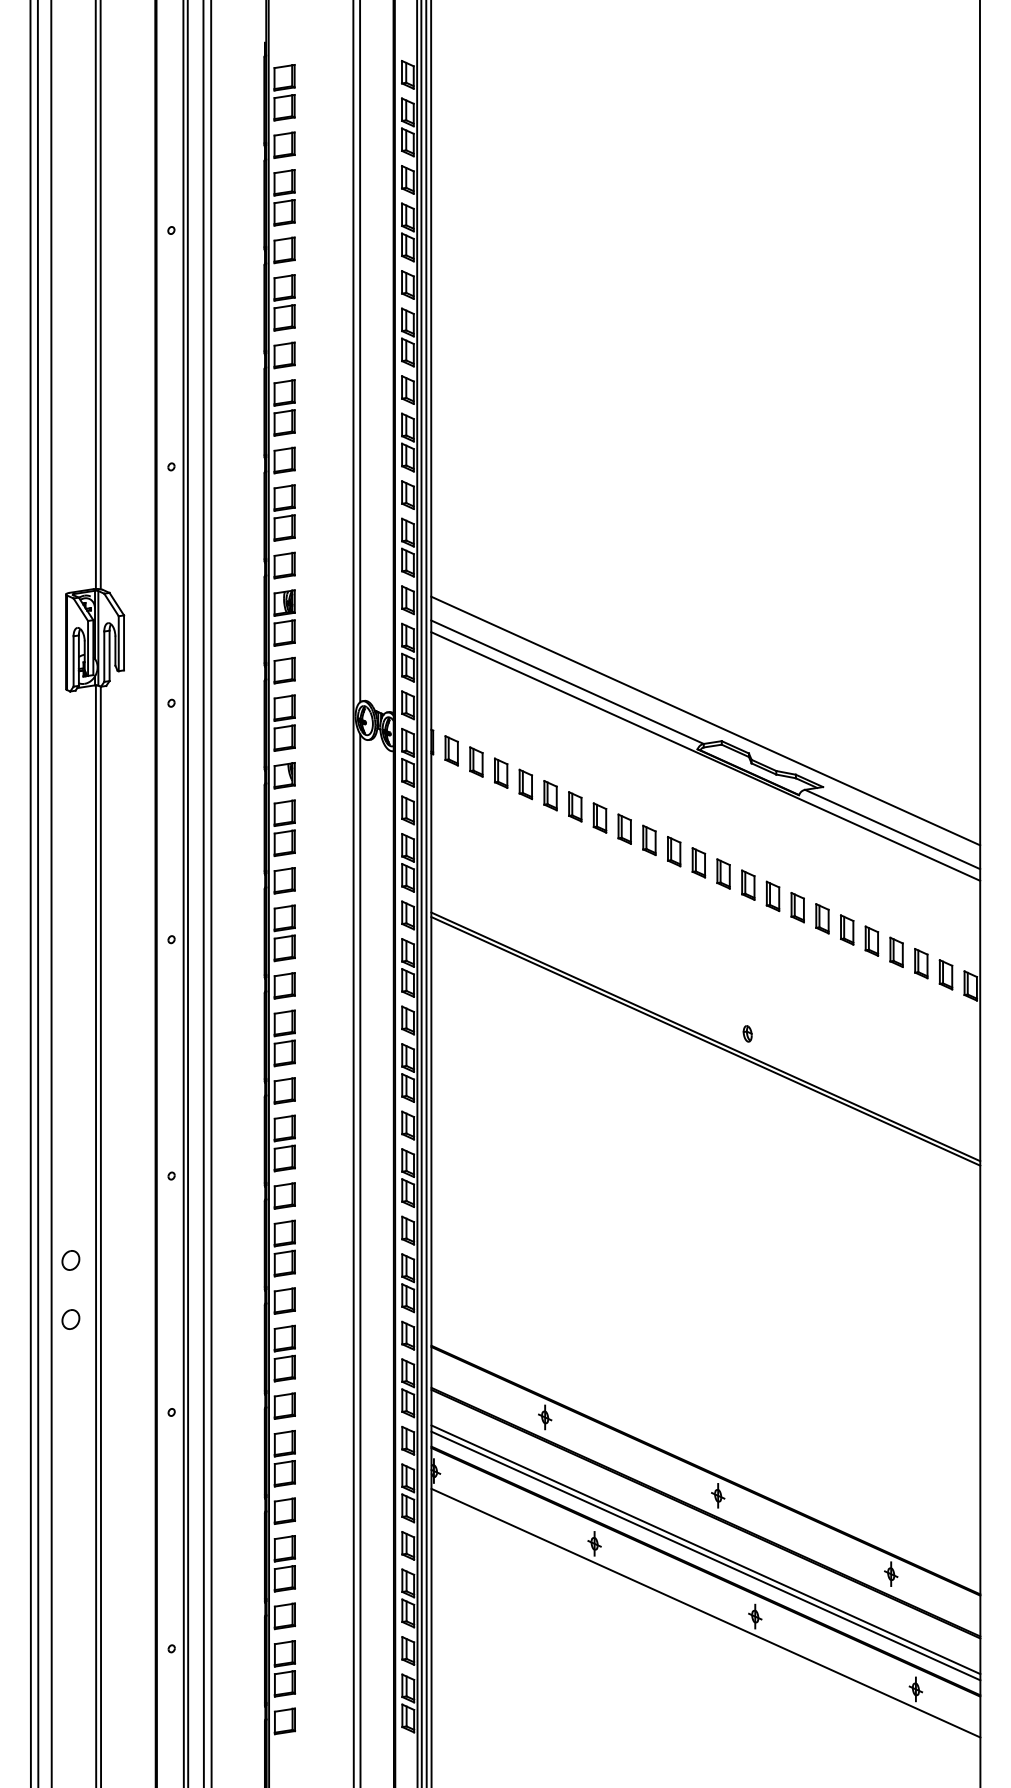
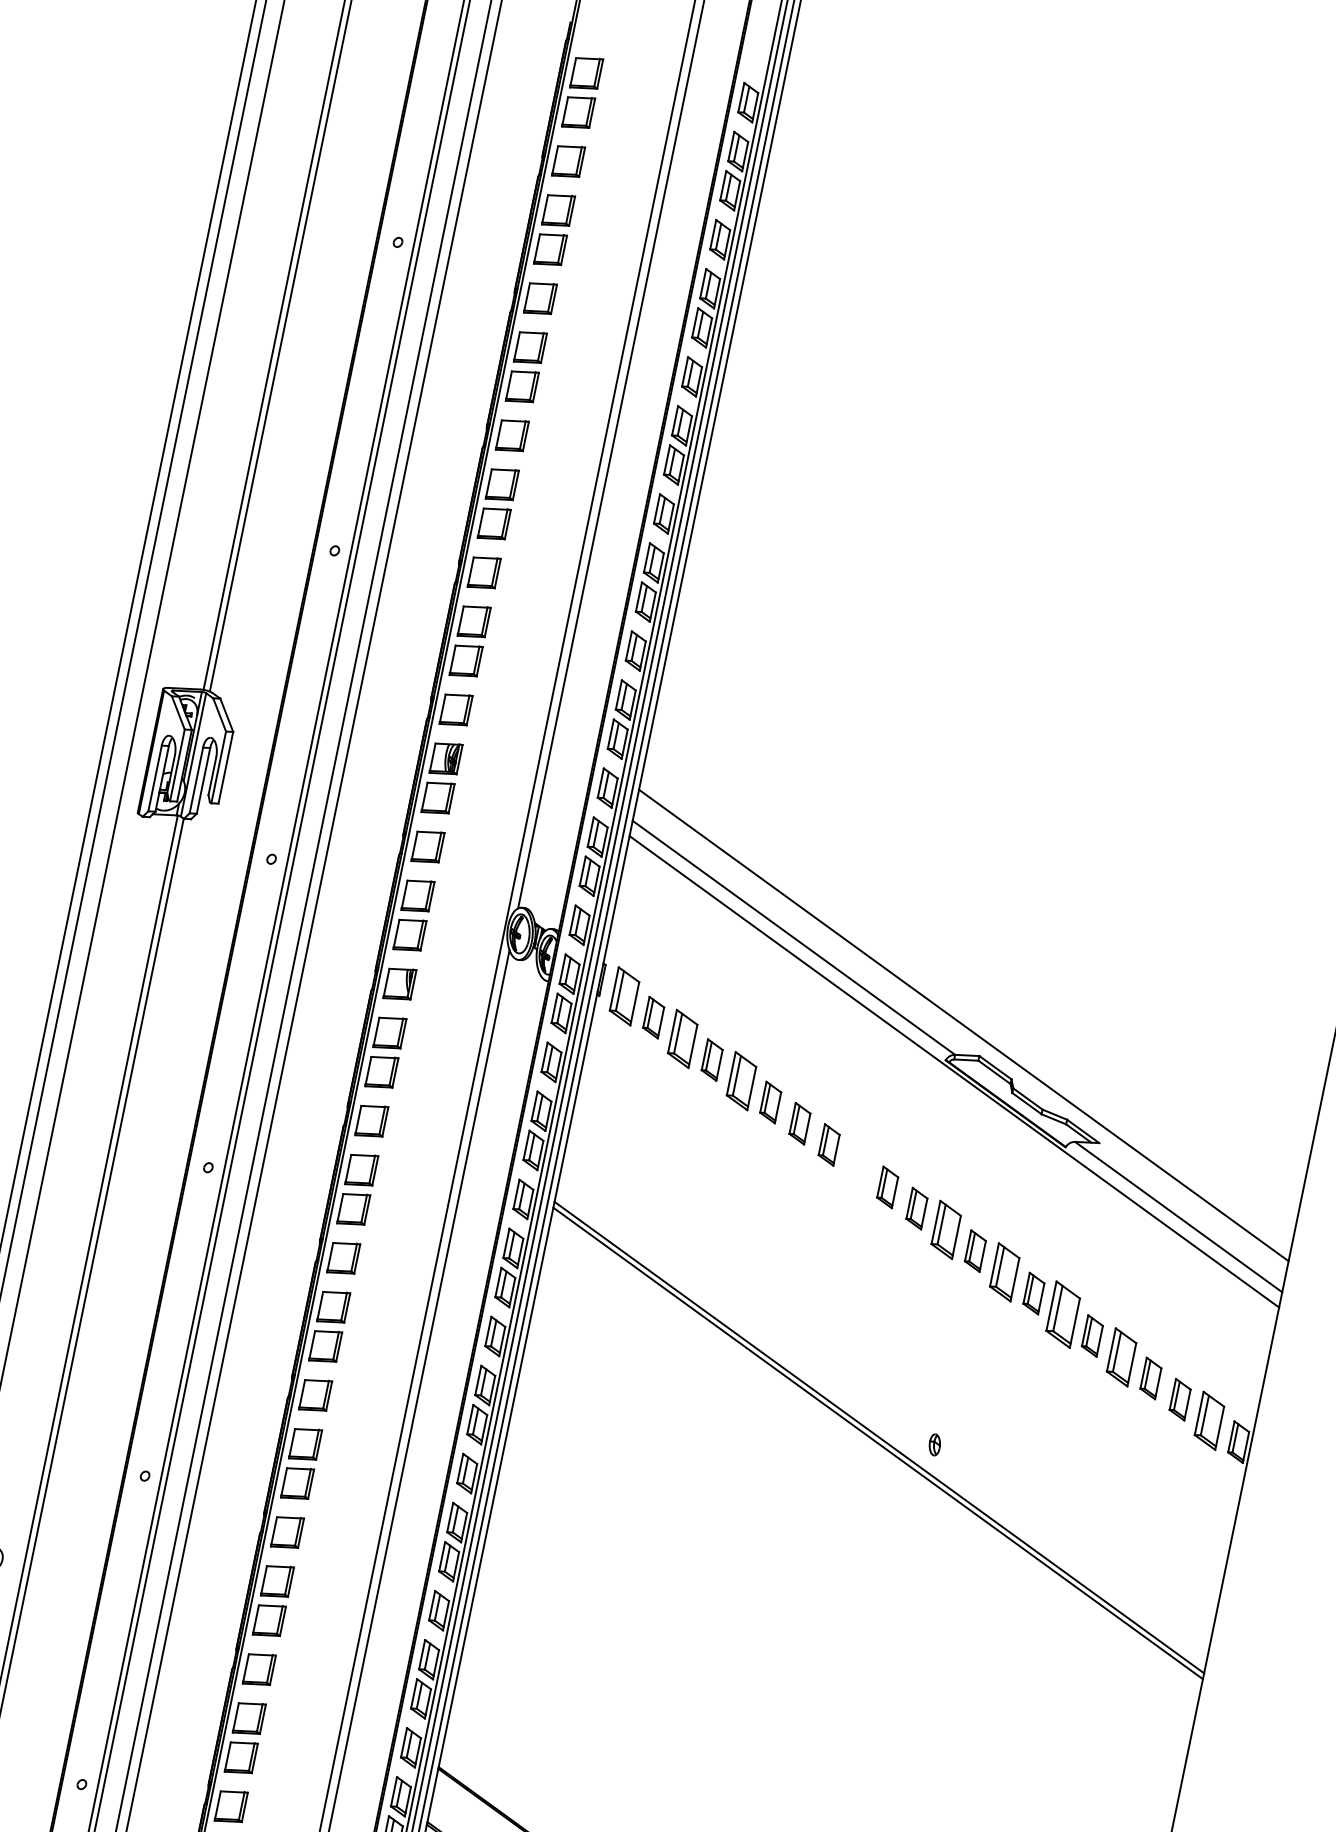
part: (451, 750) -> (624, 995), size x1.4
part: (501, 772) -> (683, 1037), size x1.4
part: (550, 795) -> (741, 1081), size x1.4
part: (649, 839) -> (858, 1165), removed
part: (723, 873) -> (946, 1229), size x1.4
part: (772, 896) -> (1003, 1272), size x1.4
part: (822, 918) -> (1063, 1314), size x1.6
part: (871, 940) -> (1121, 1356), size x1.4
part: (945, 974) -> (1208, 1420), size x1.4

